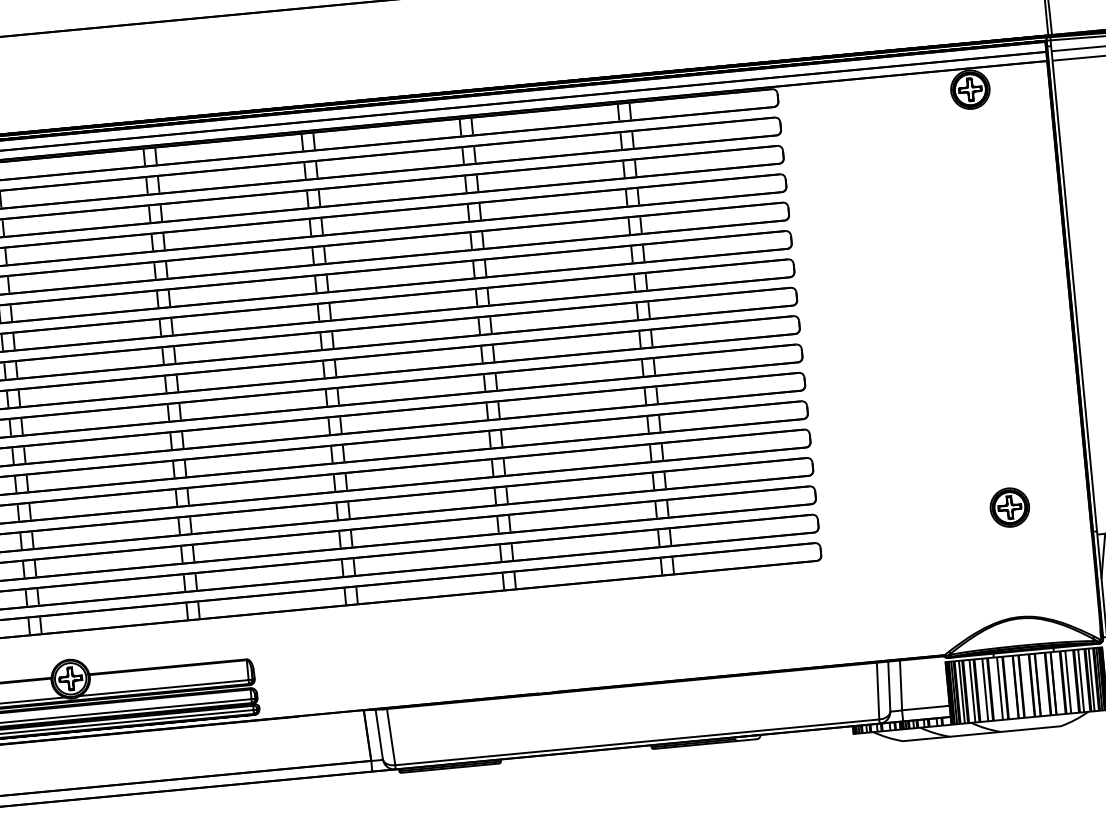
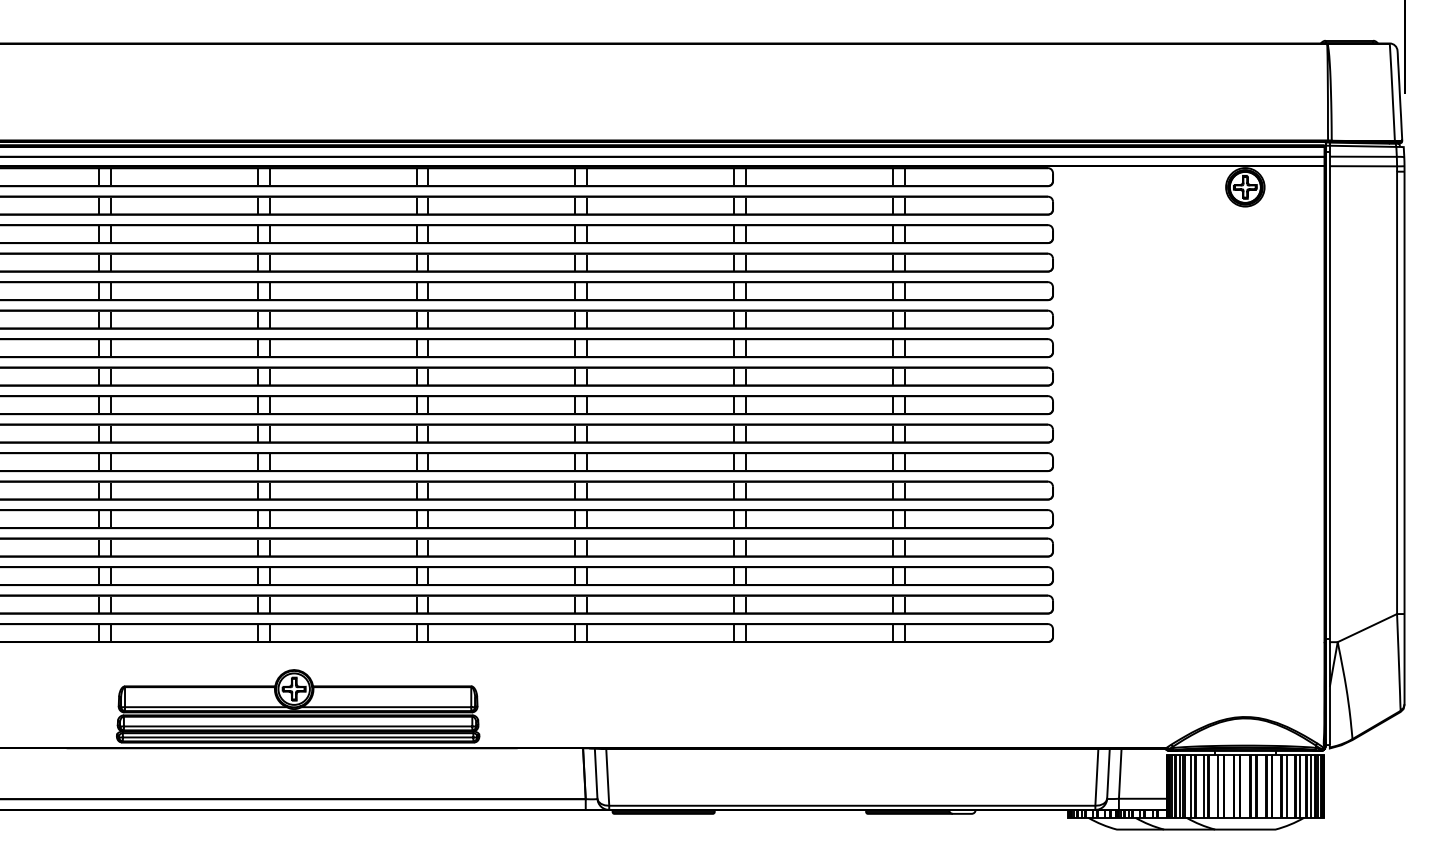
part: (1010, 507) -> (1245, 607), removed

